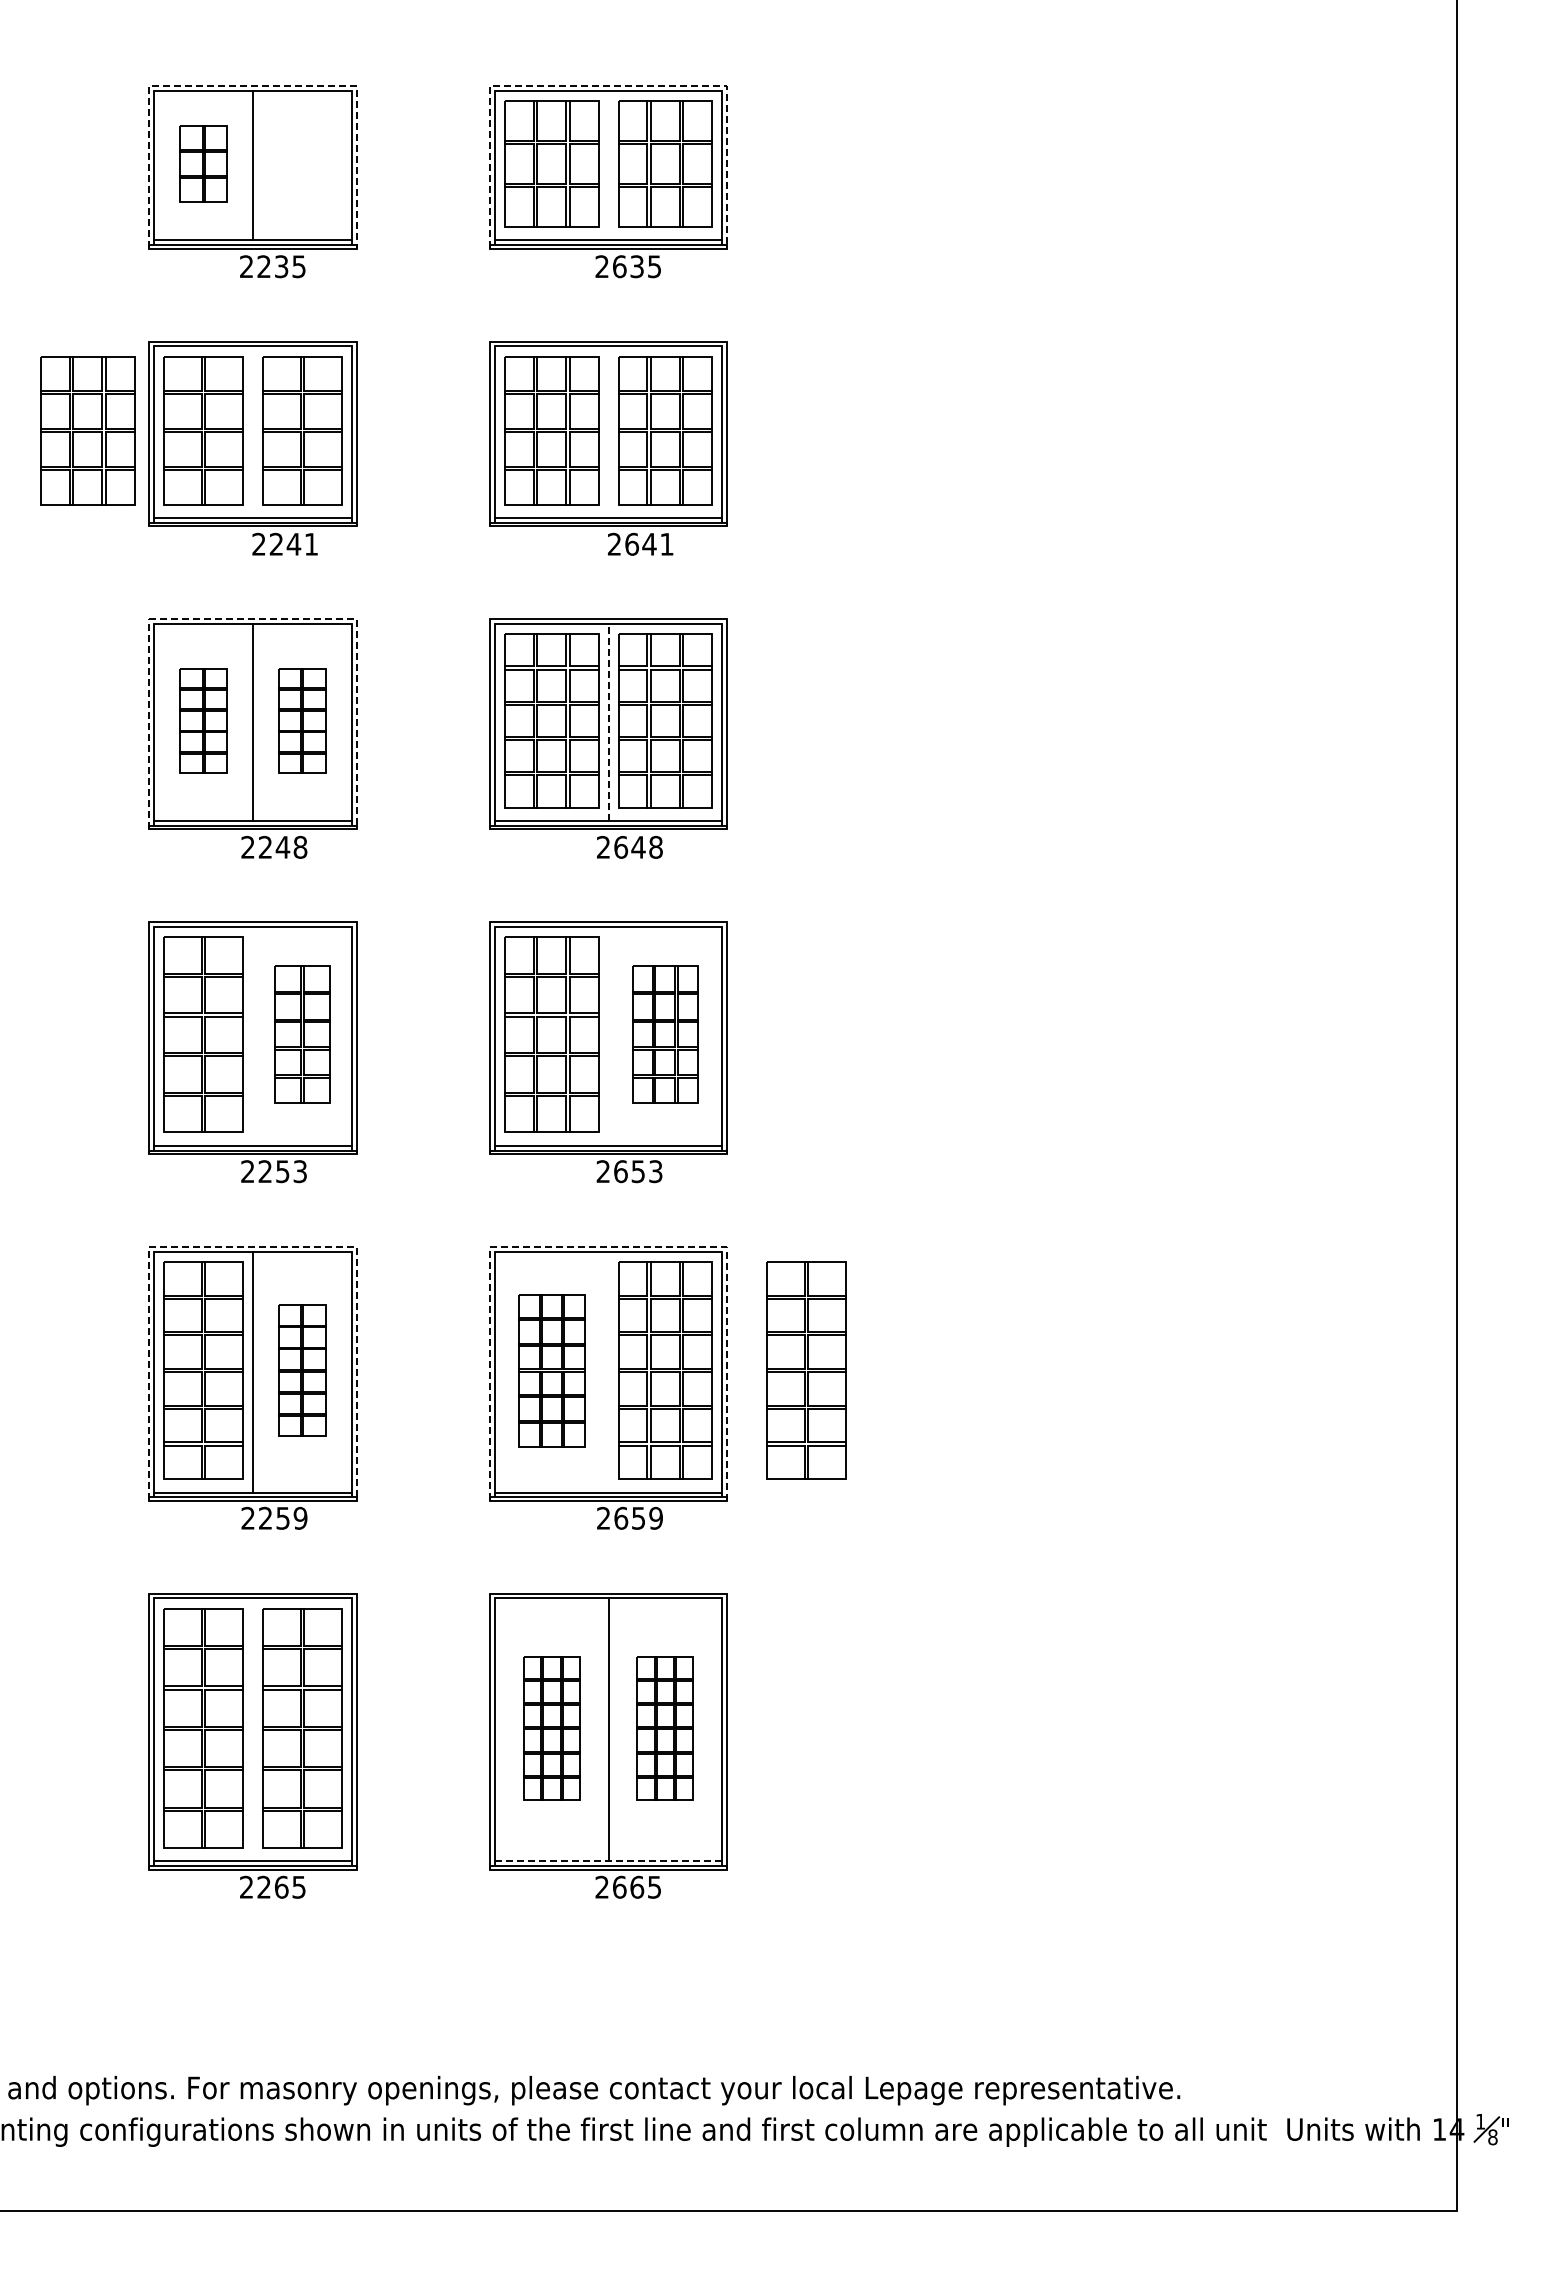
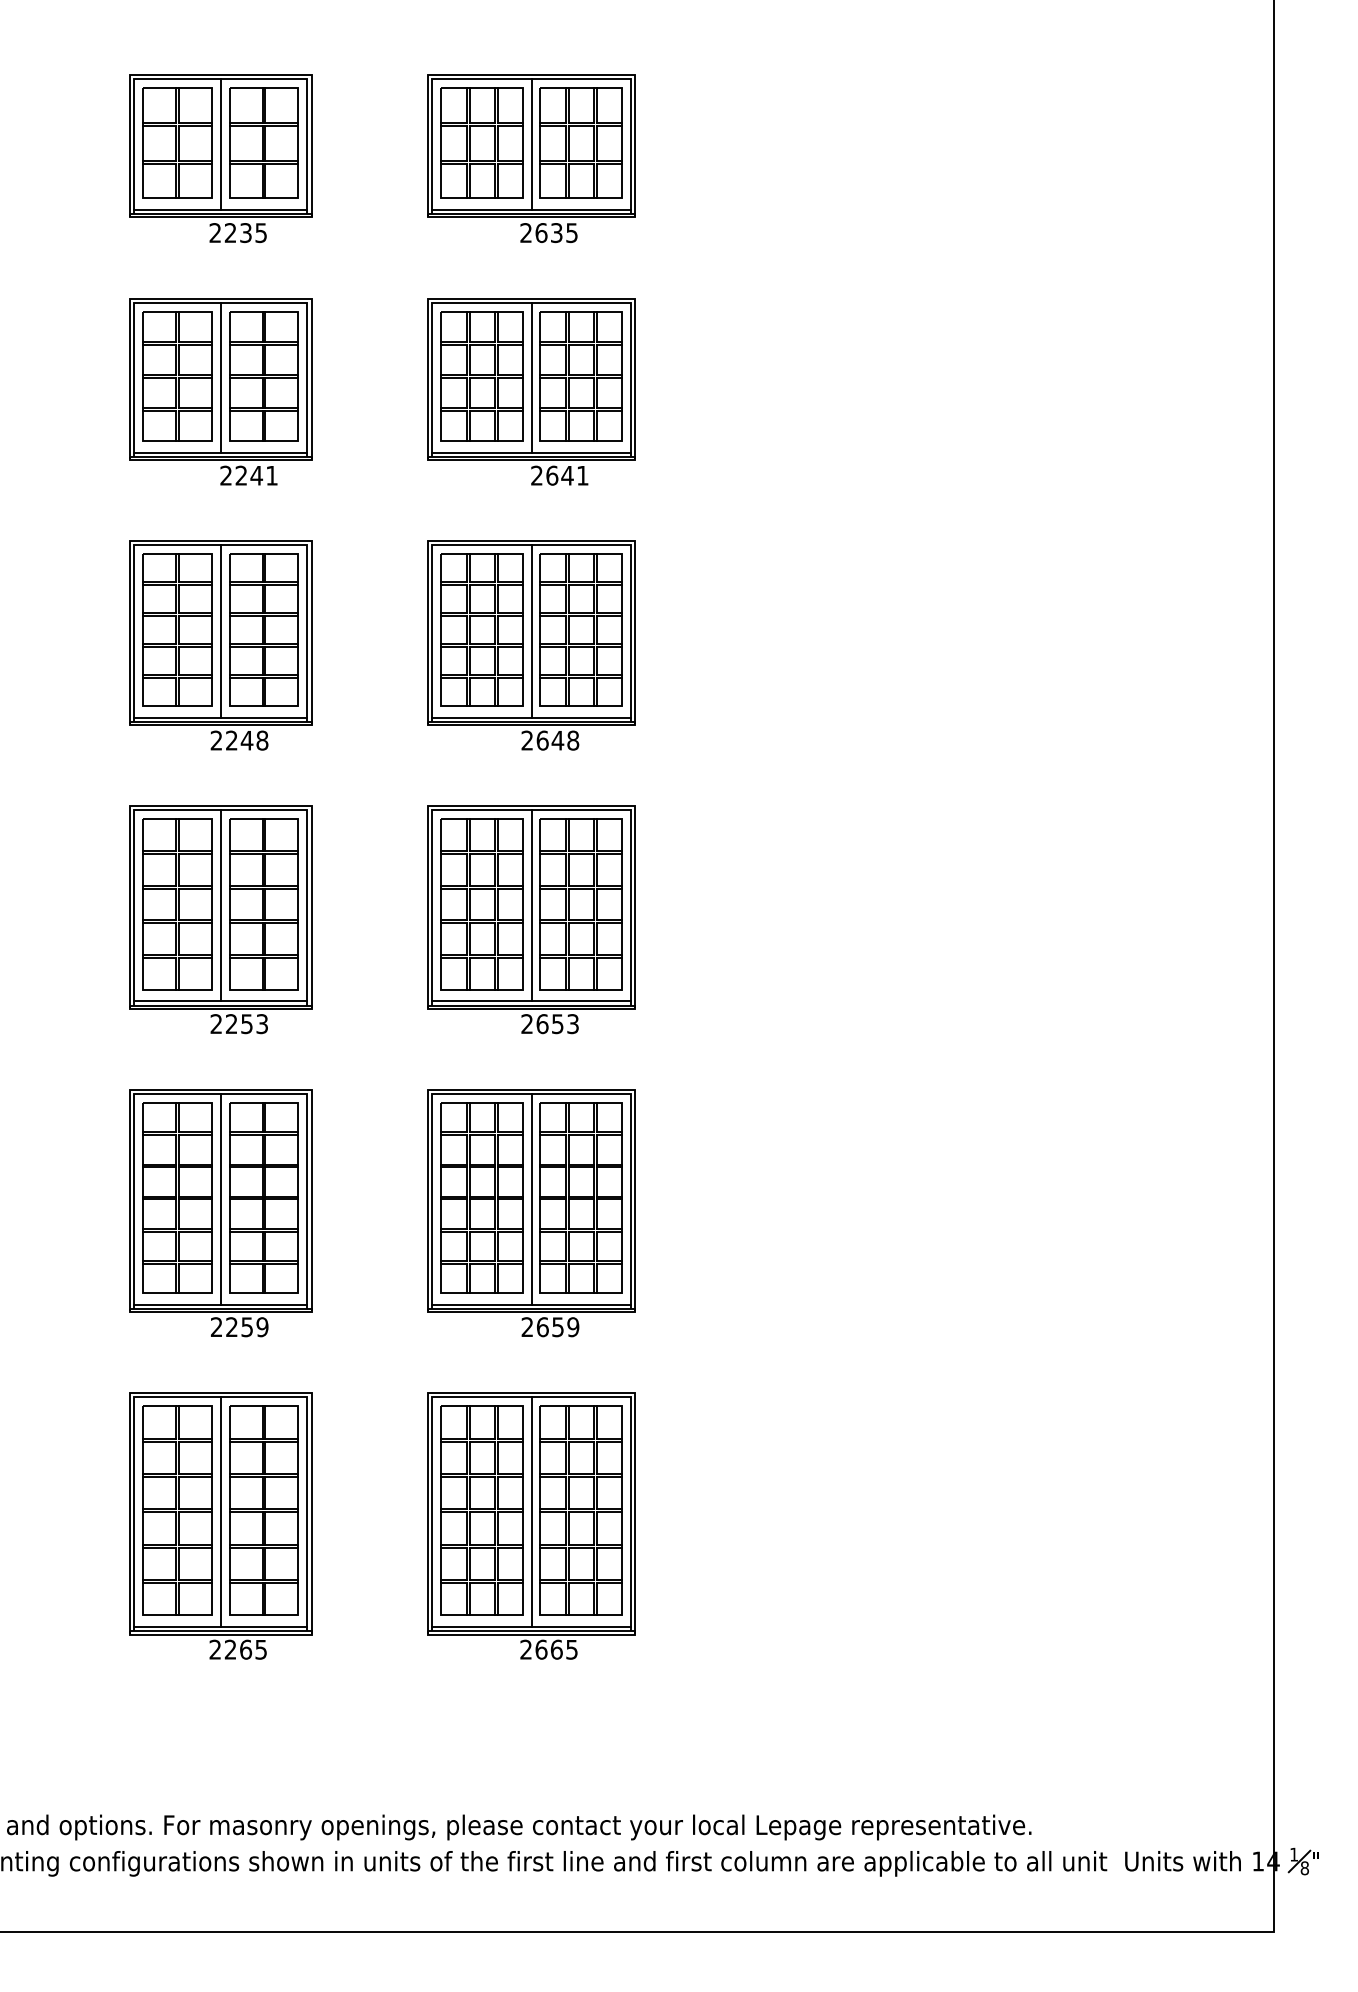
line: (253, 85) -> (221, 74), dashed -> solid
line: (609, 85) -> (532, 74), dashed -> solid
part: (203, 163) -> (177, 142), size x1.67
part: (302, 163) -> (264, 142), added
line: (608, 165) -> (531, 144), added
part: (87, 430) -> (76, 376), removed
line: (253, 431) -> (221, 377), added
line: (608, 431) -> (531, 377), added
line: (253, 619) -> (221, 541), dashed -> solid
part: (203, 720) -> (177, 629), size x1.67
part: (302, 720) -> (264, 629), size x1.67
line: (608, 722) -> (531, 631), dashed -> solid
part: (302, 1034) -> (264, 904), size x1.43
part: (665, 1034) -> (581, 904), size x1.43
line: (253, 1035) -> (221, 905), added
line: (608, 1035) -> (531, 905), added
line: (253, 1246) -> (221, 1089), dashed -> solid
line: (609, 1246) -> (532, 1089), dashed -> solid
part: (302, 1370) -> (264, 1197), size x1.67
part: (551, 1370) -> (481, 1197), size x1.43
part: (806, 1370) -> (704, 1197), removed
line: (608, 1371) -> (531, 1198), added
part: (551, 1728) -> (481, 1510), size x1.67
part: (665, 1728) -> (581, 1510), size x1.67
line: (253, 1729) -> (221, 1511), added
line: (608, 1861) -> (531, 1627), dashed -> solid

